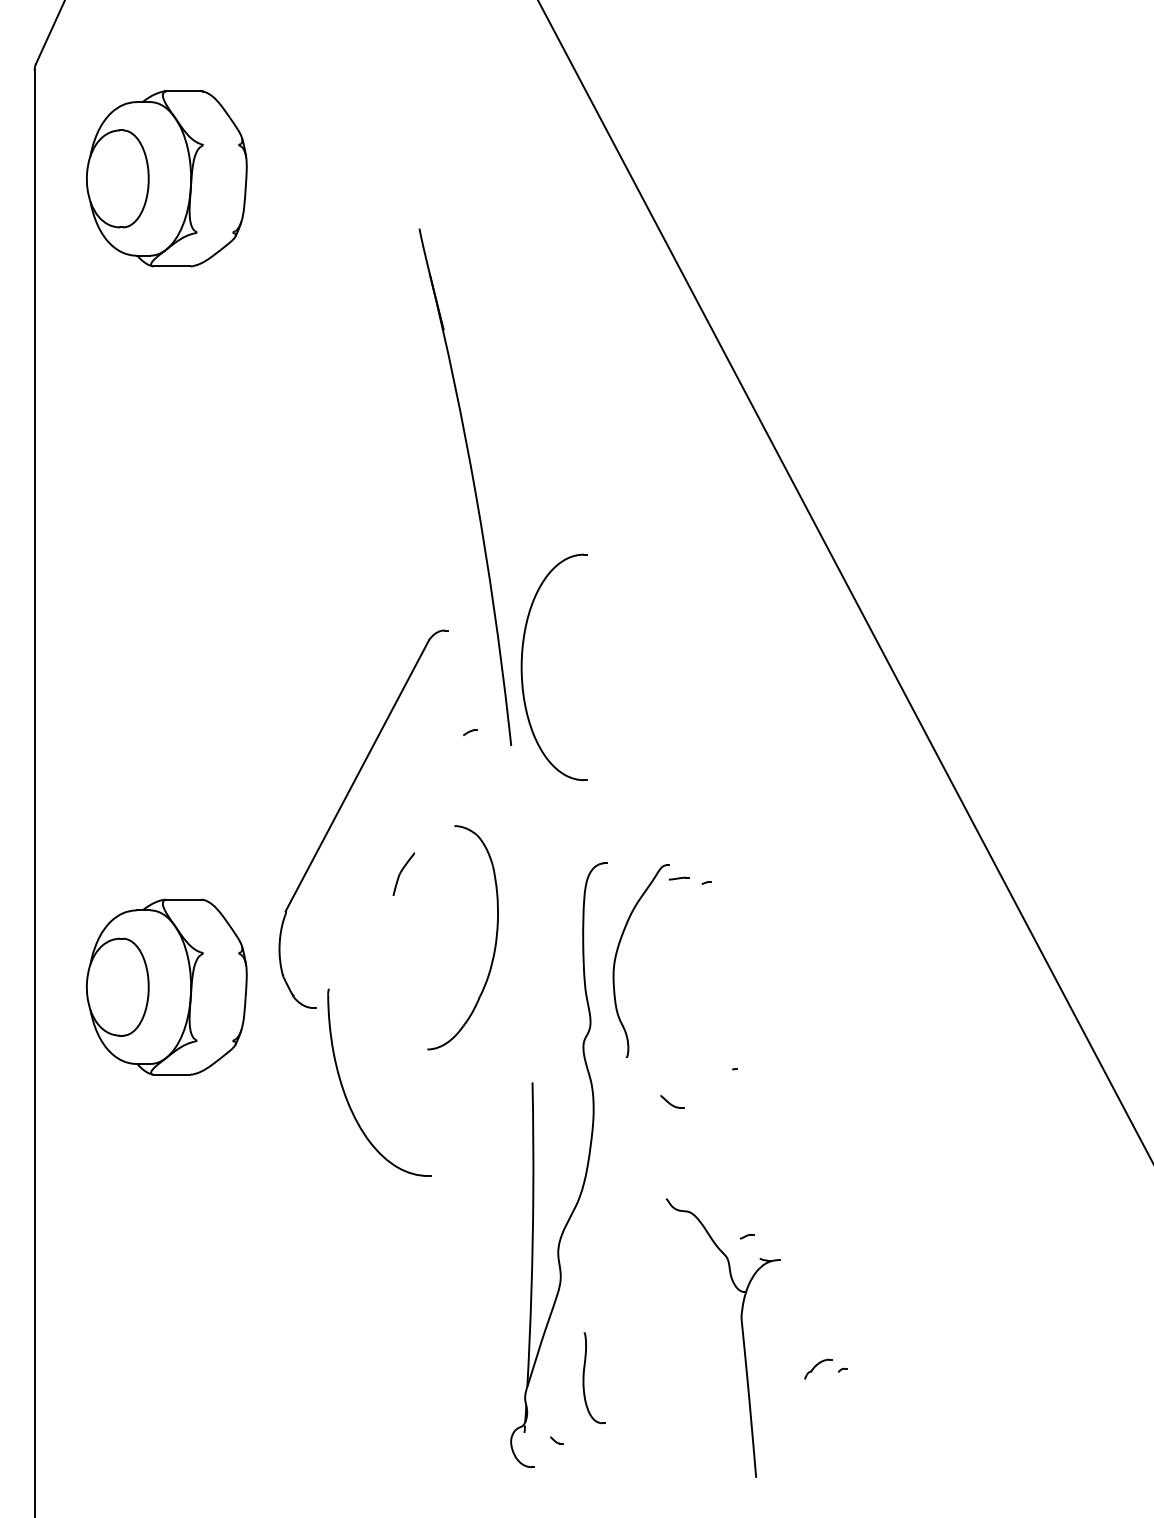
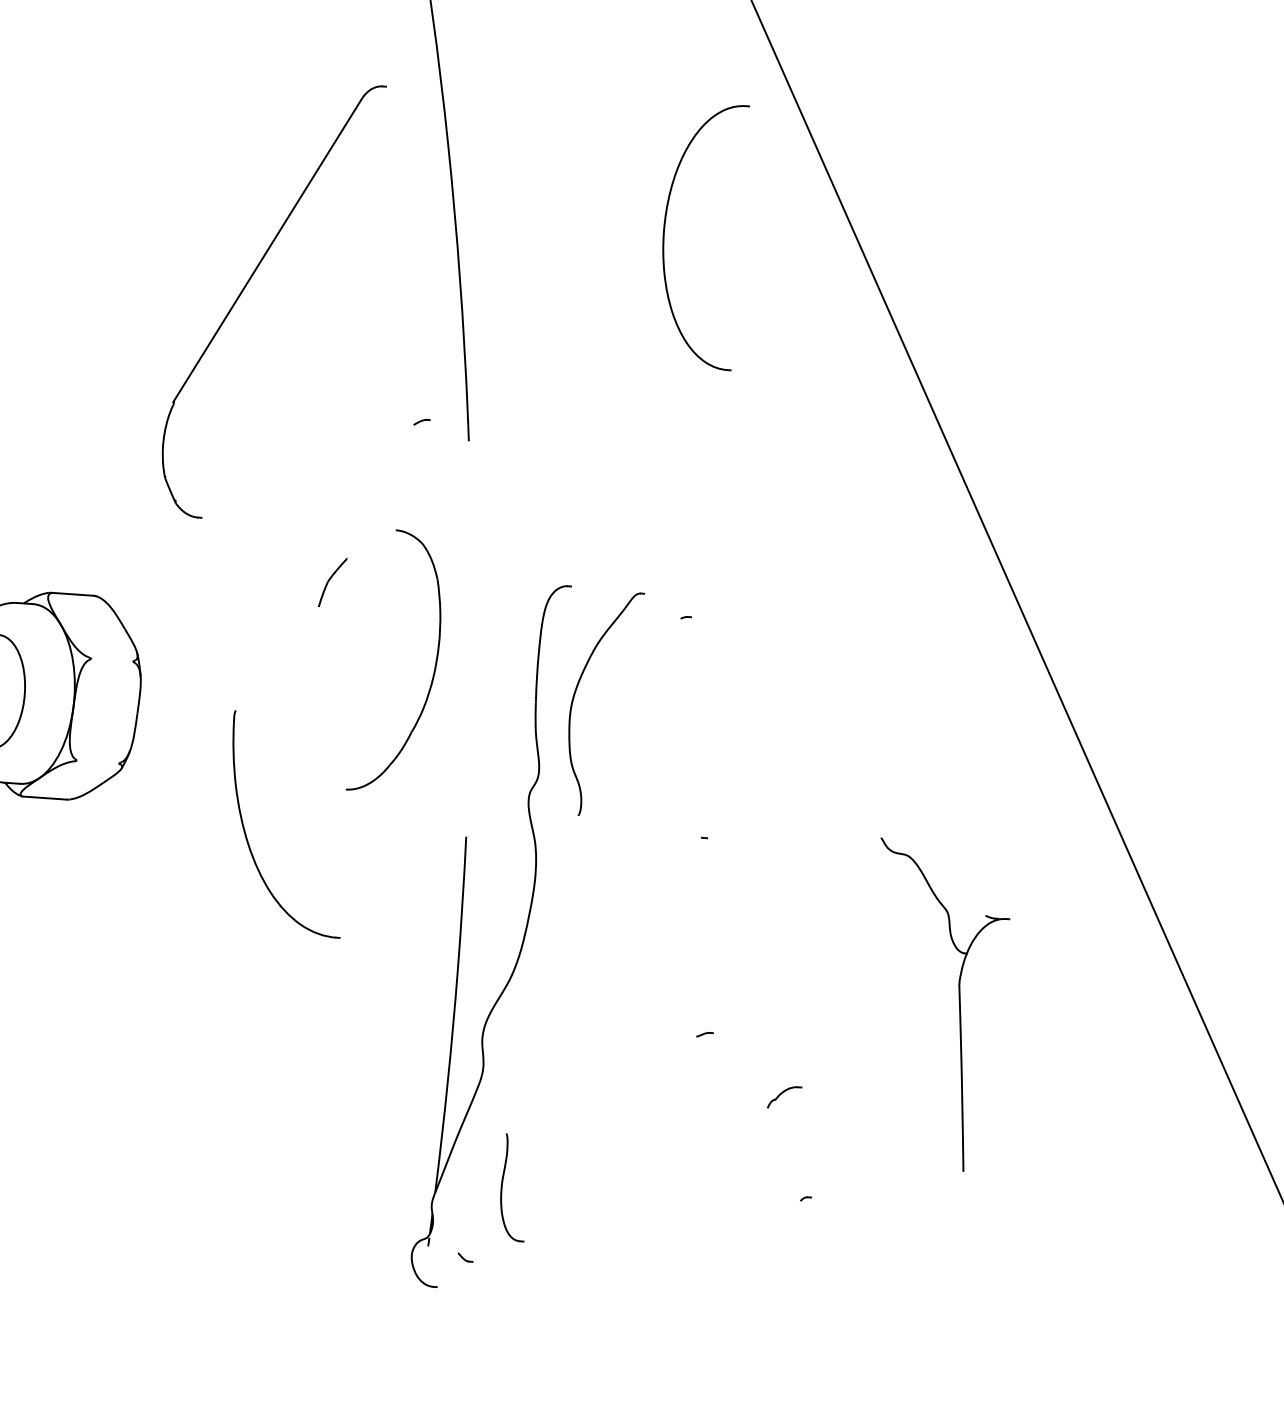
part: (522, 667) -> (664, 233), moved
part: (341, 808) -> (247, 286), moved
line: (678, 878) -> (653, 609), removed
part: (672, 1101) -> (628, 870), removed
part: (741, 1331) -> (958, 999), moved
part: (818, 1368) -> (784, 1096), moved

